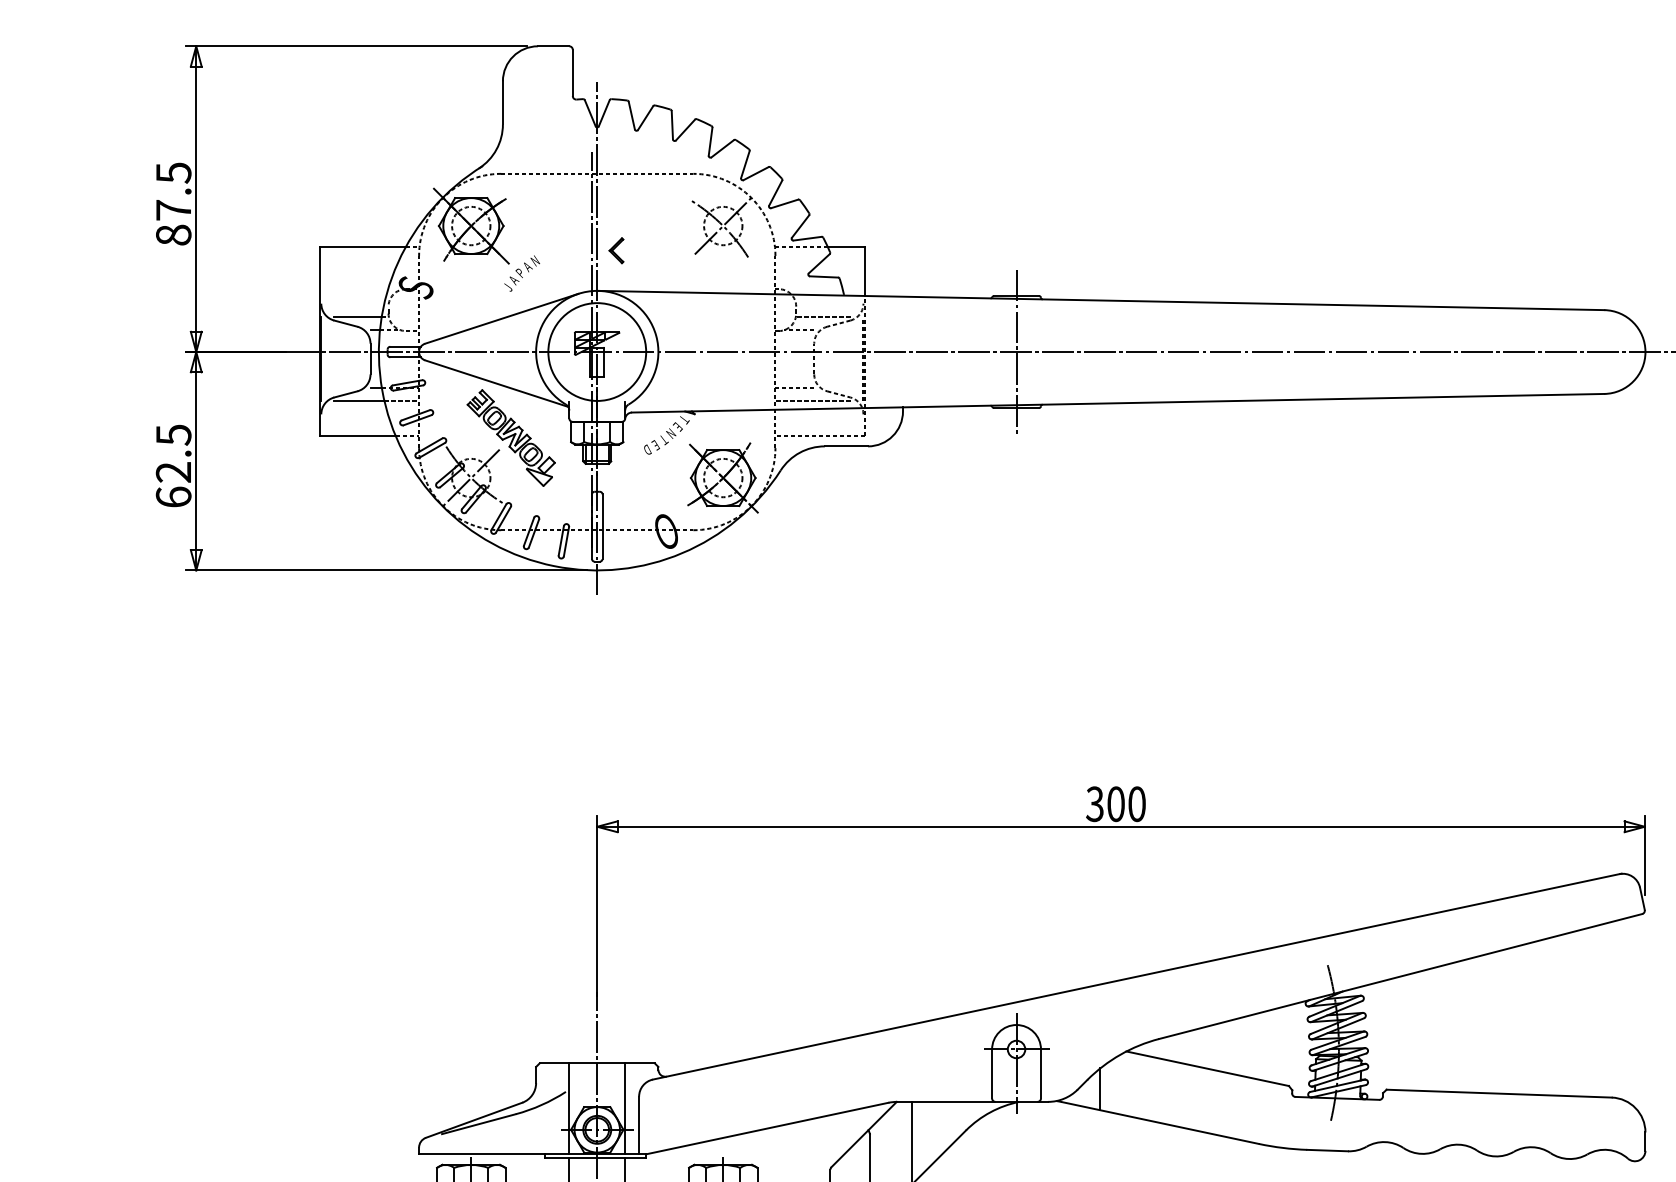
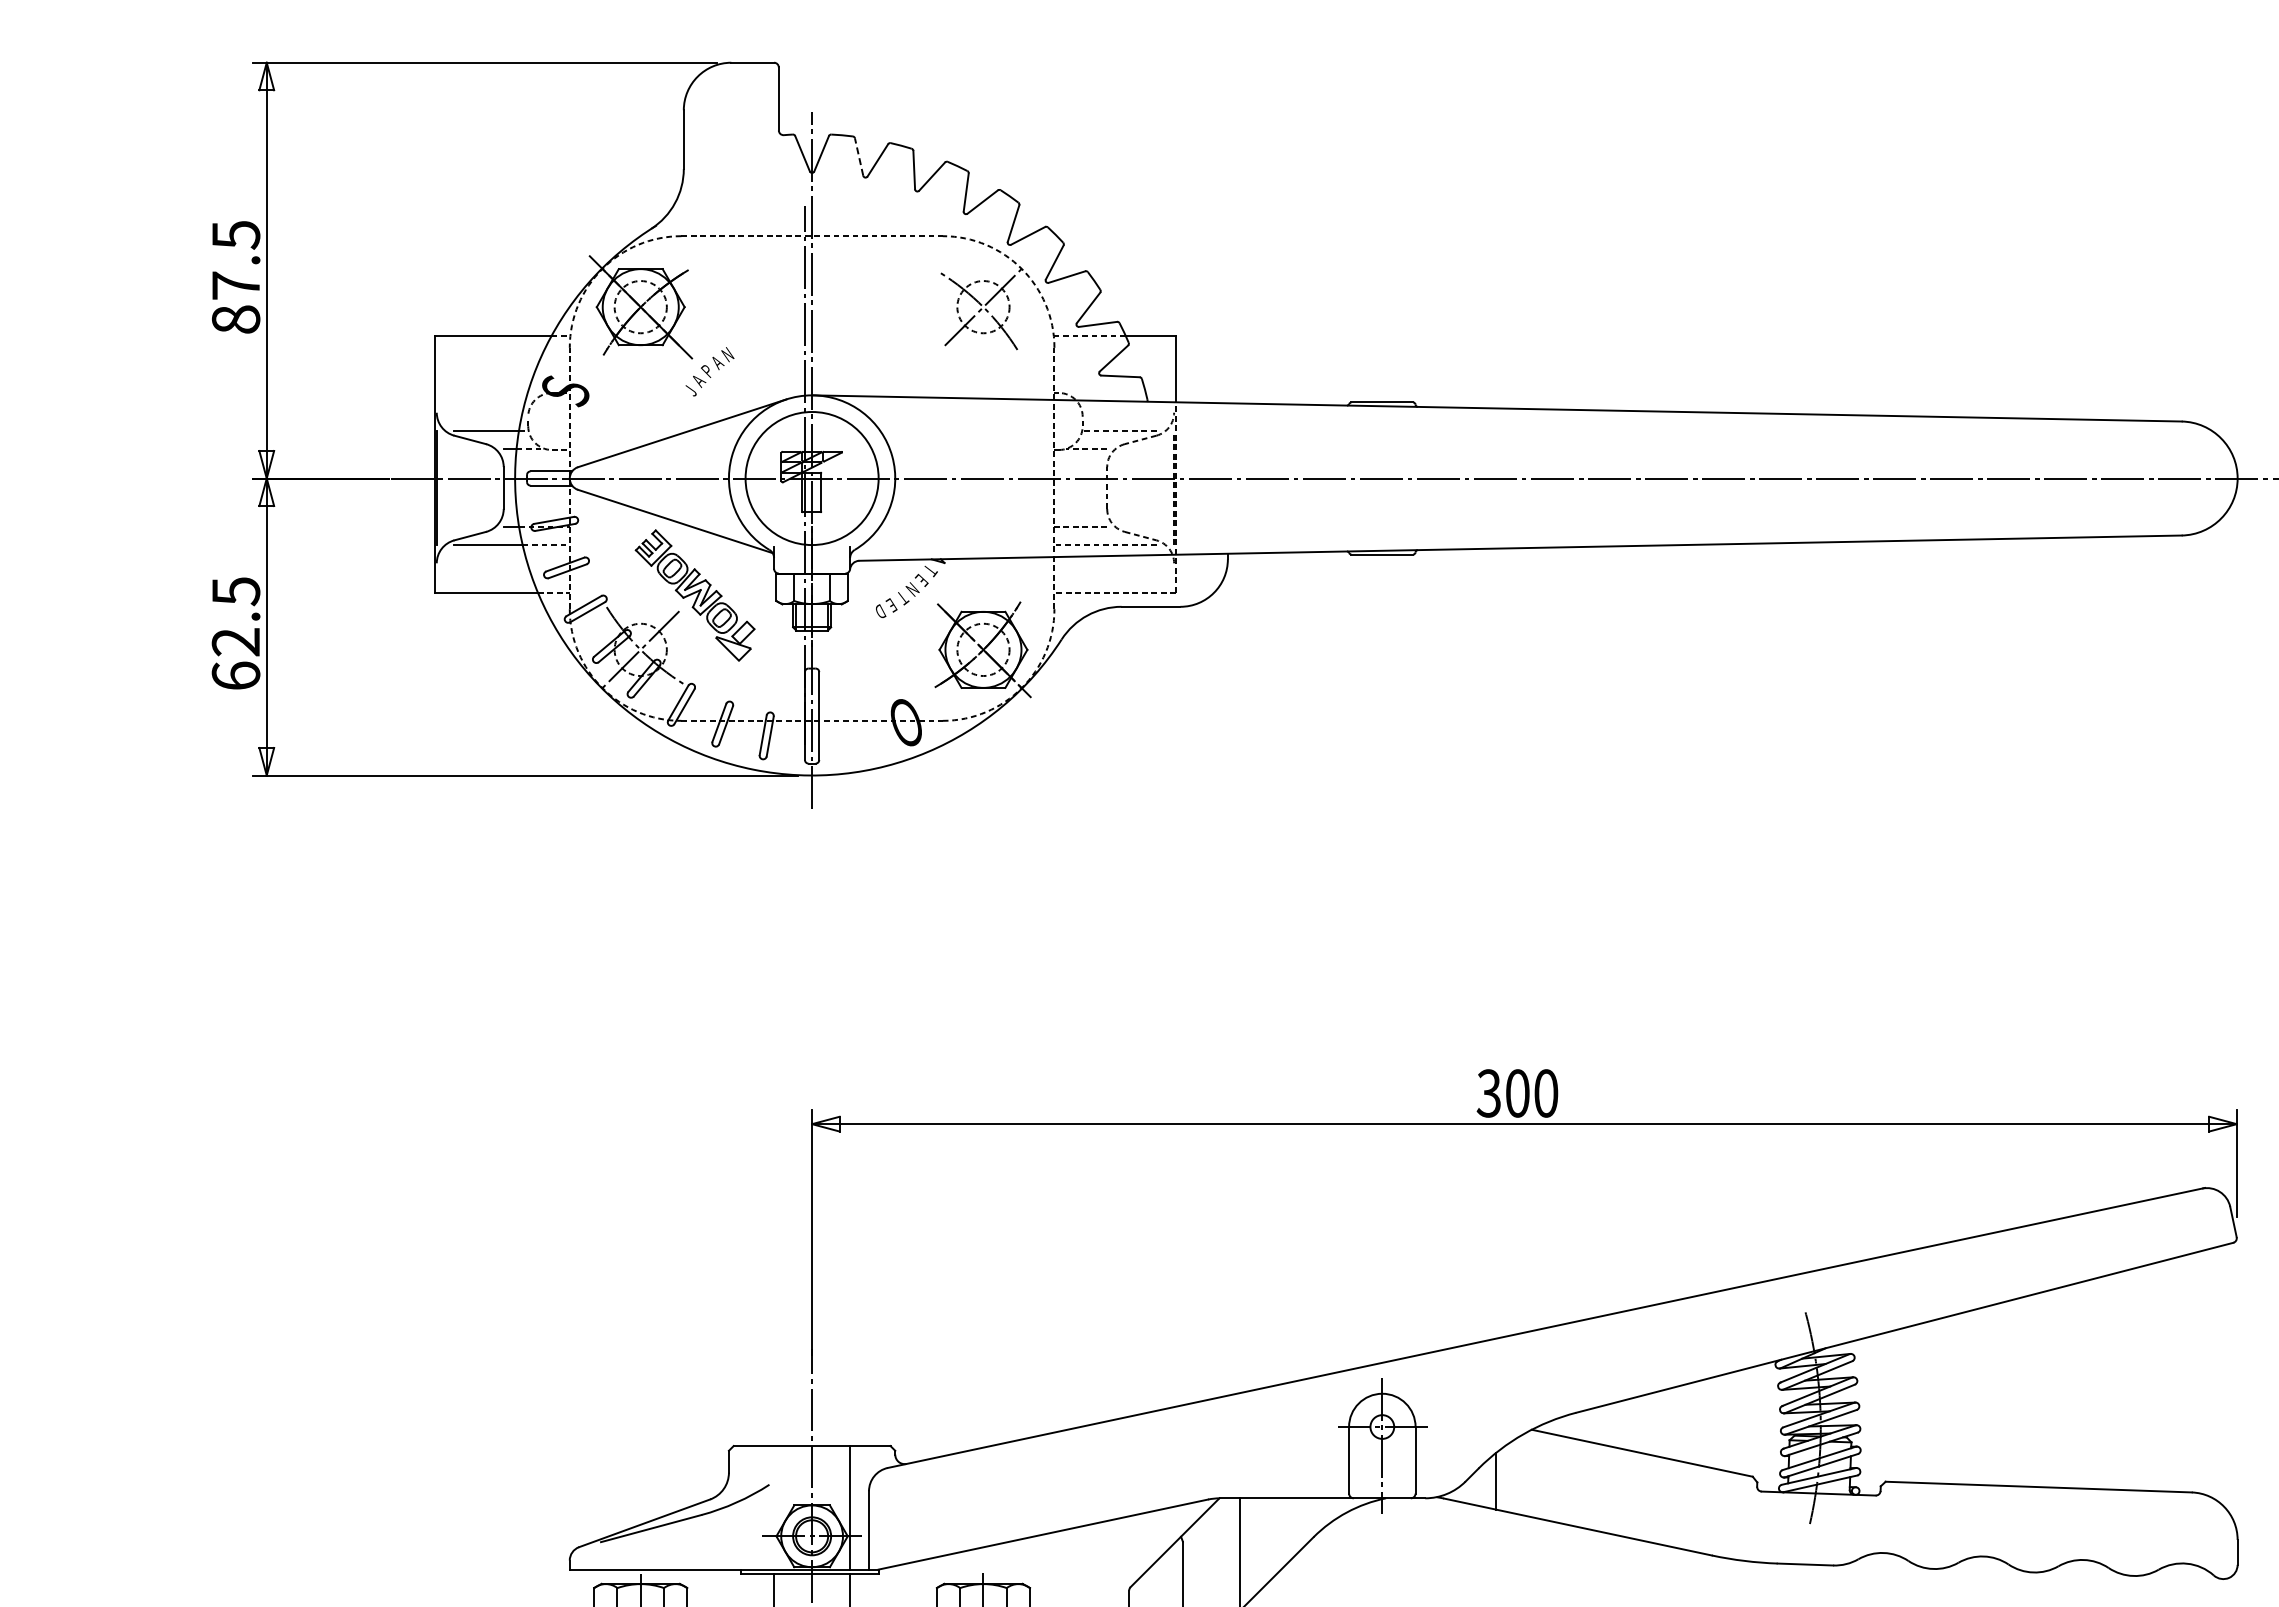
line: (632, 115) -> (859, 156), solid -> dashed
part: (615, 250) -> (837, 340), removed
line: (1016, 352) -> (1382, 478), removed
line: (569, 1108) -> (774, 1507), removed

